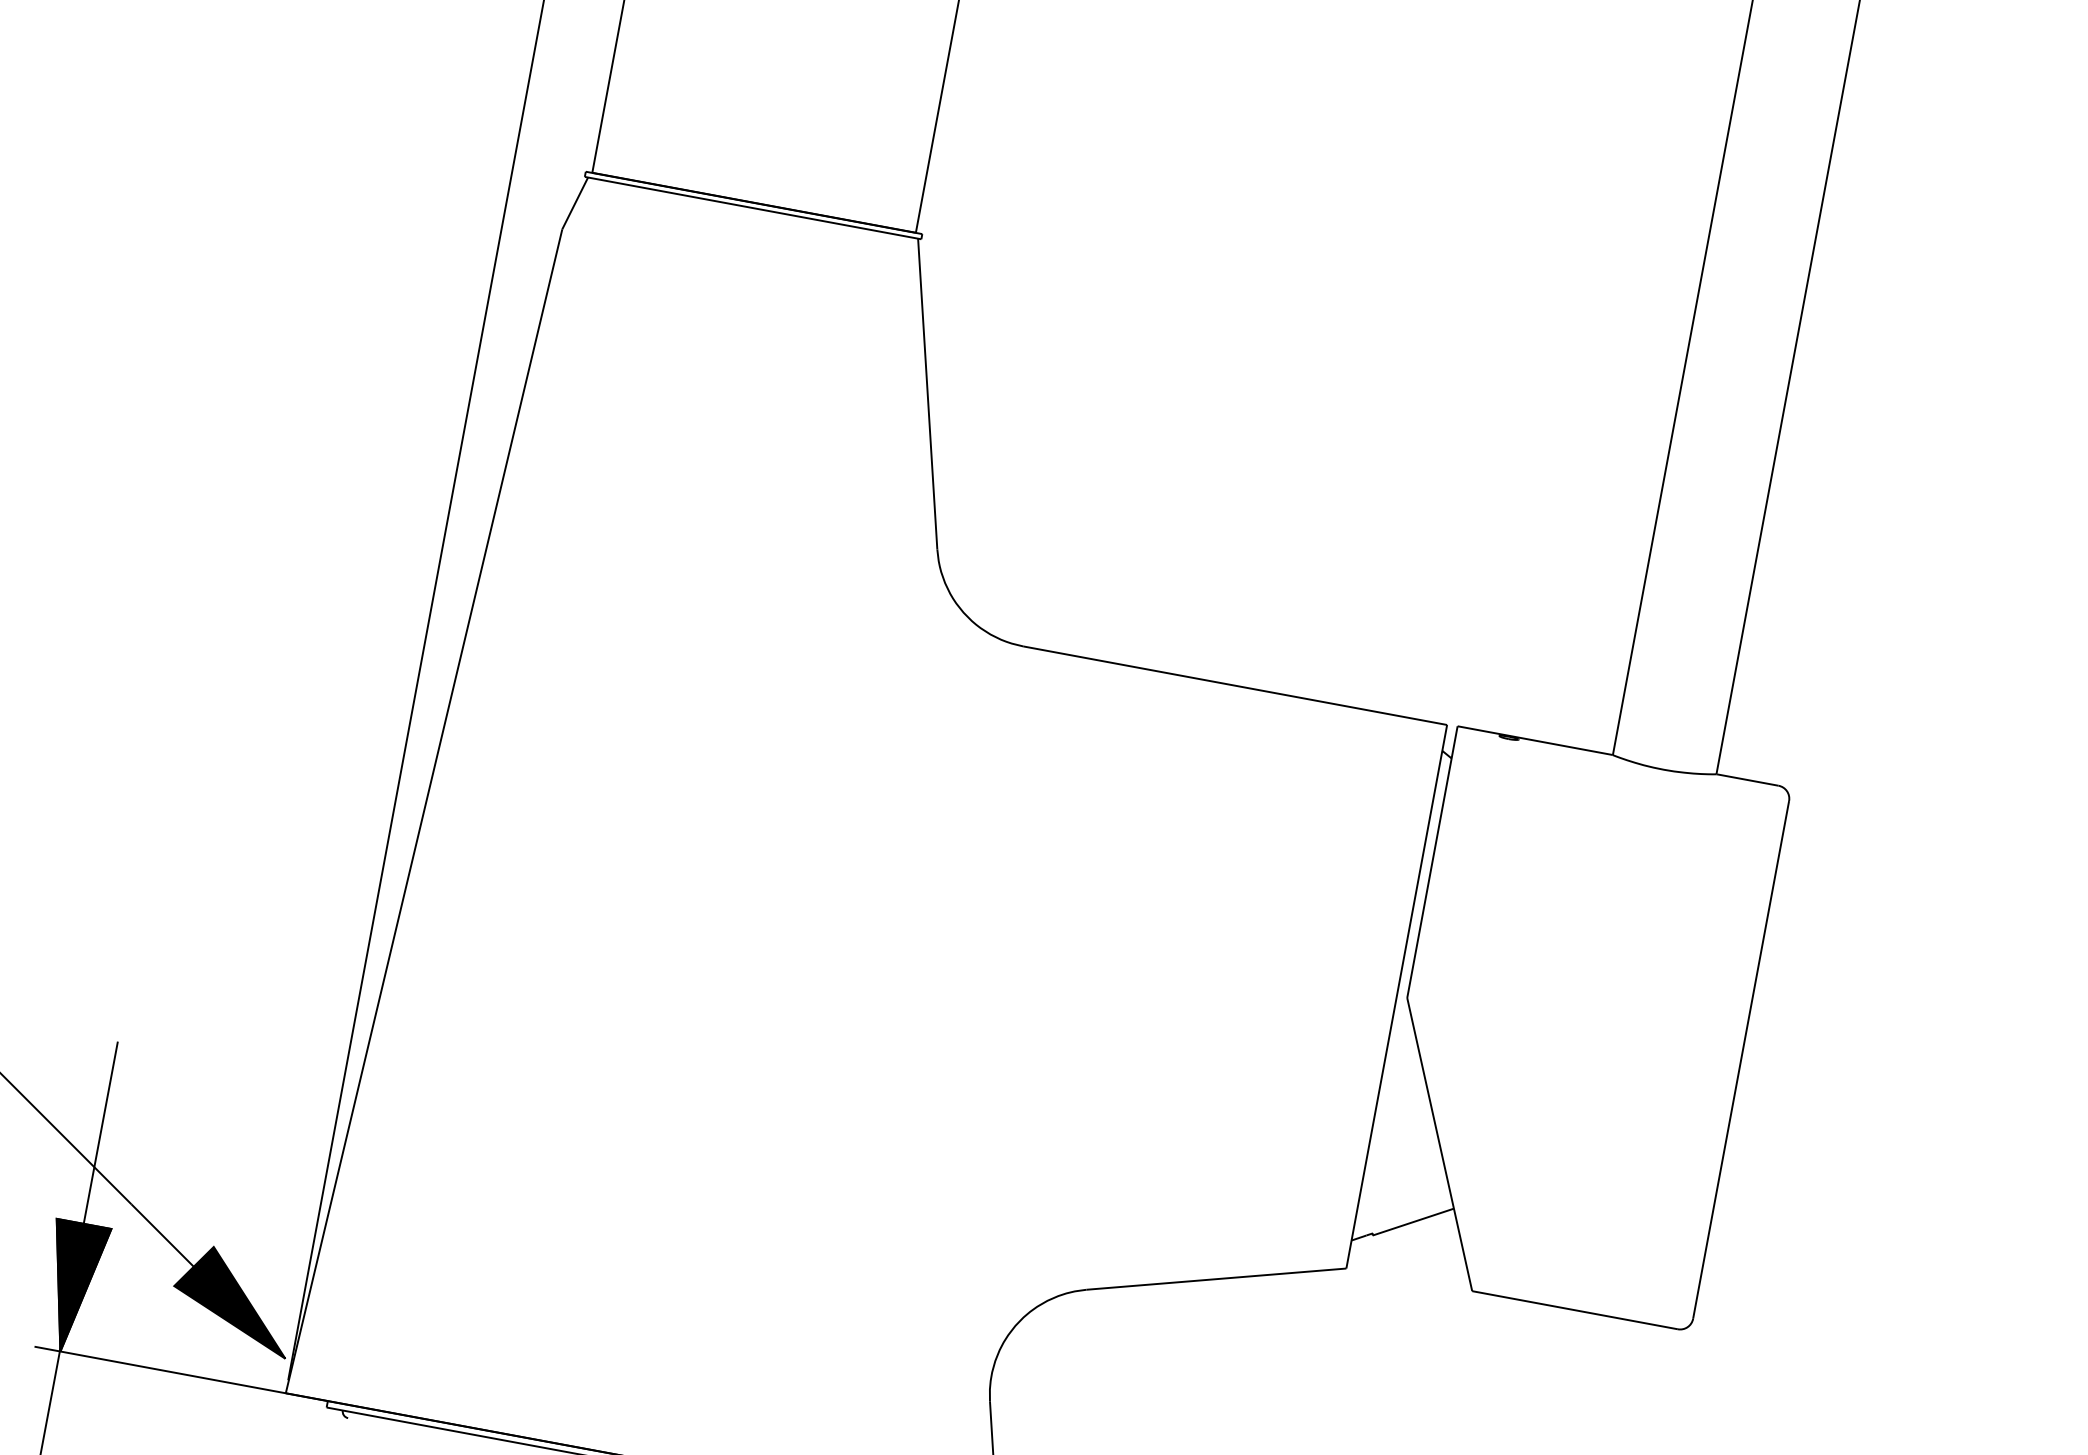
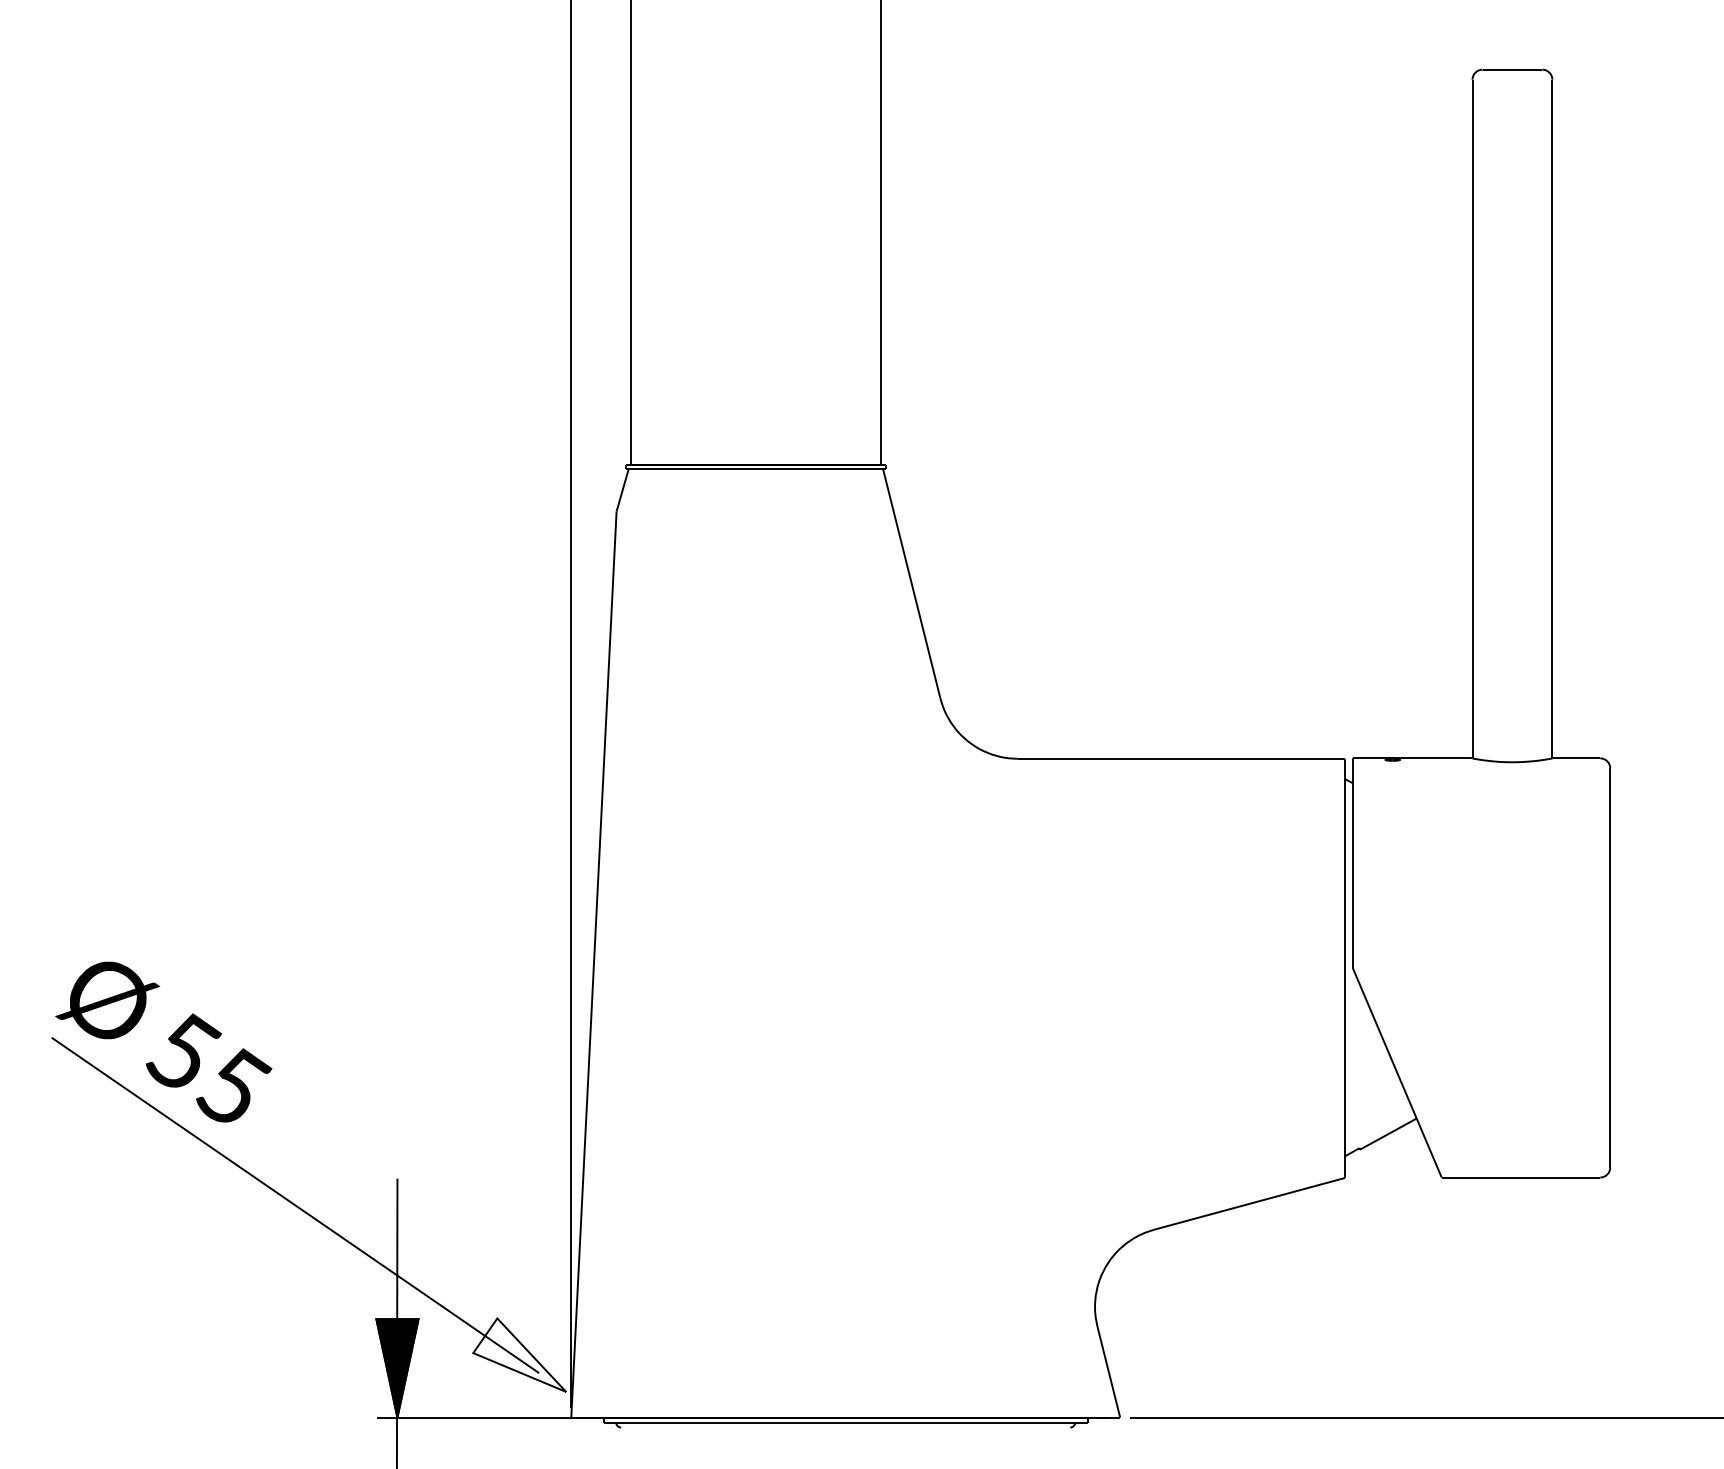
fill: (233, 1299) -> (519, 1354), removed

